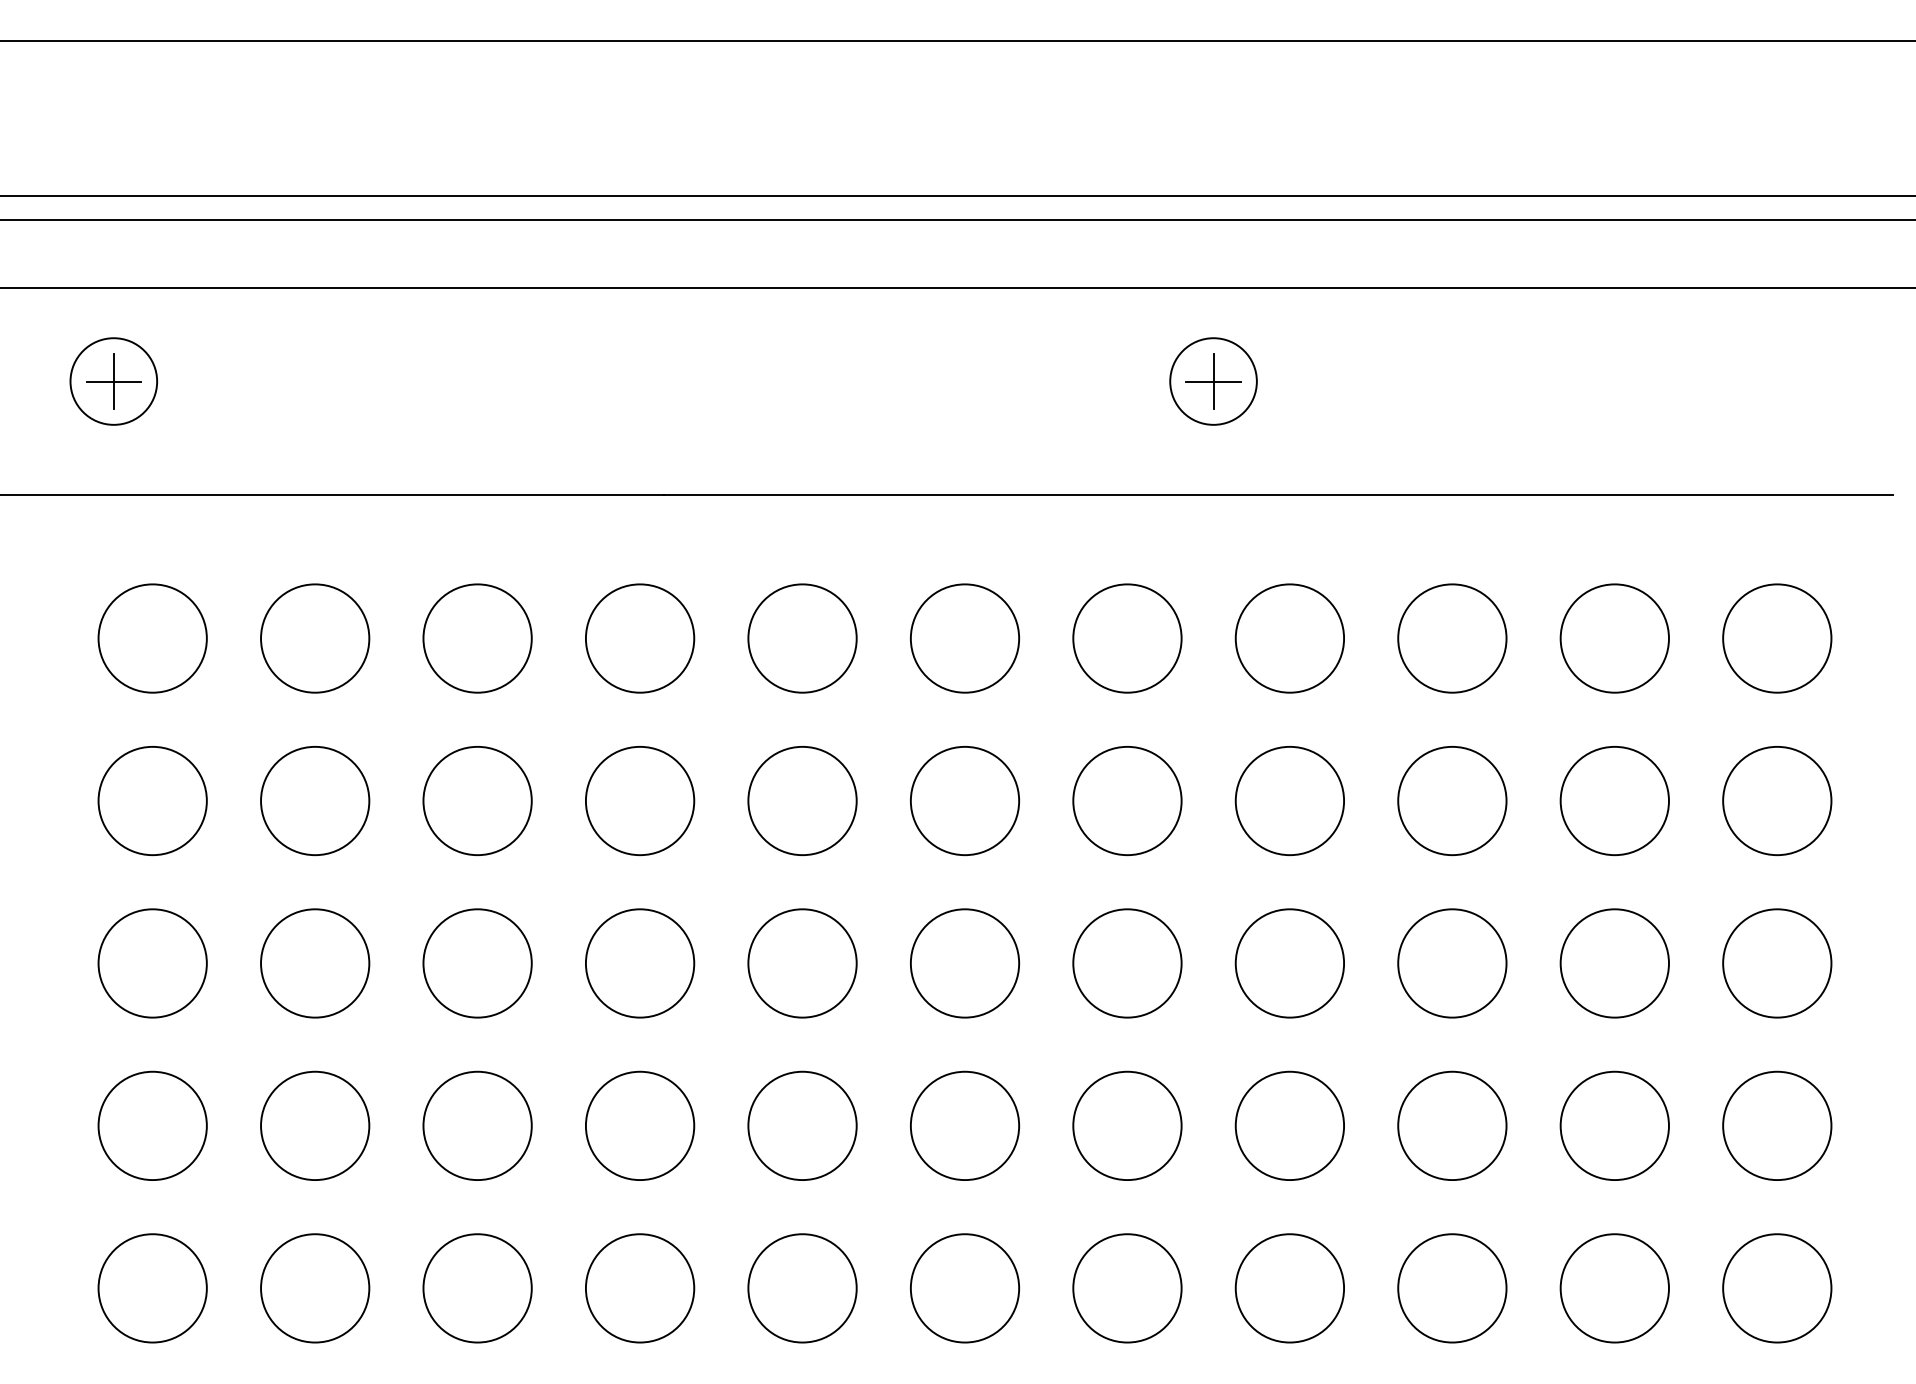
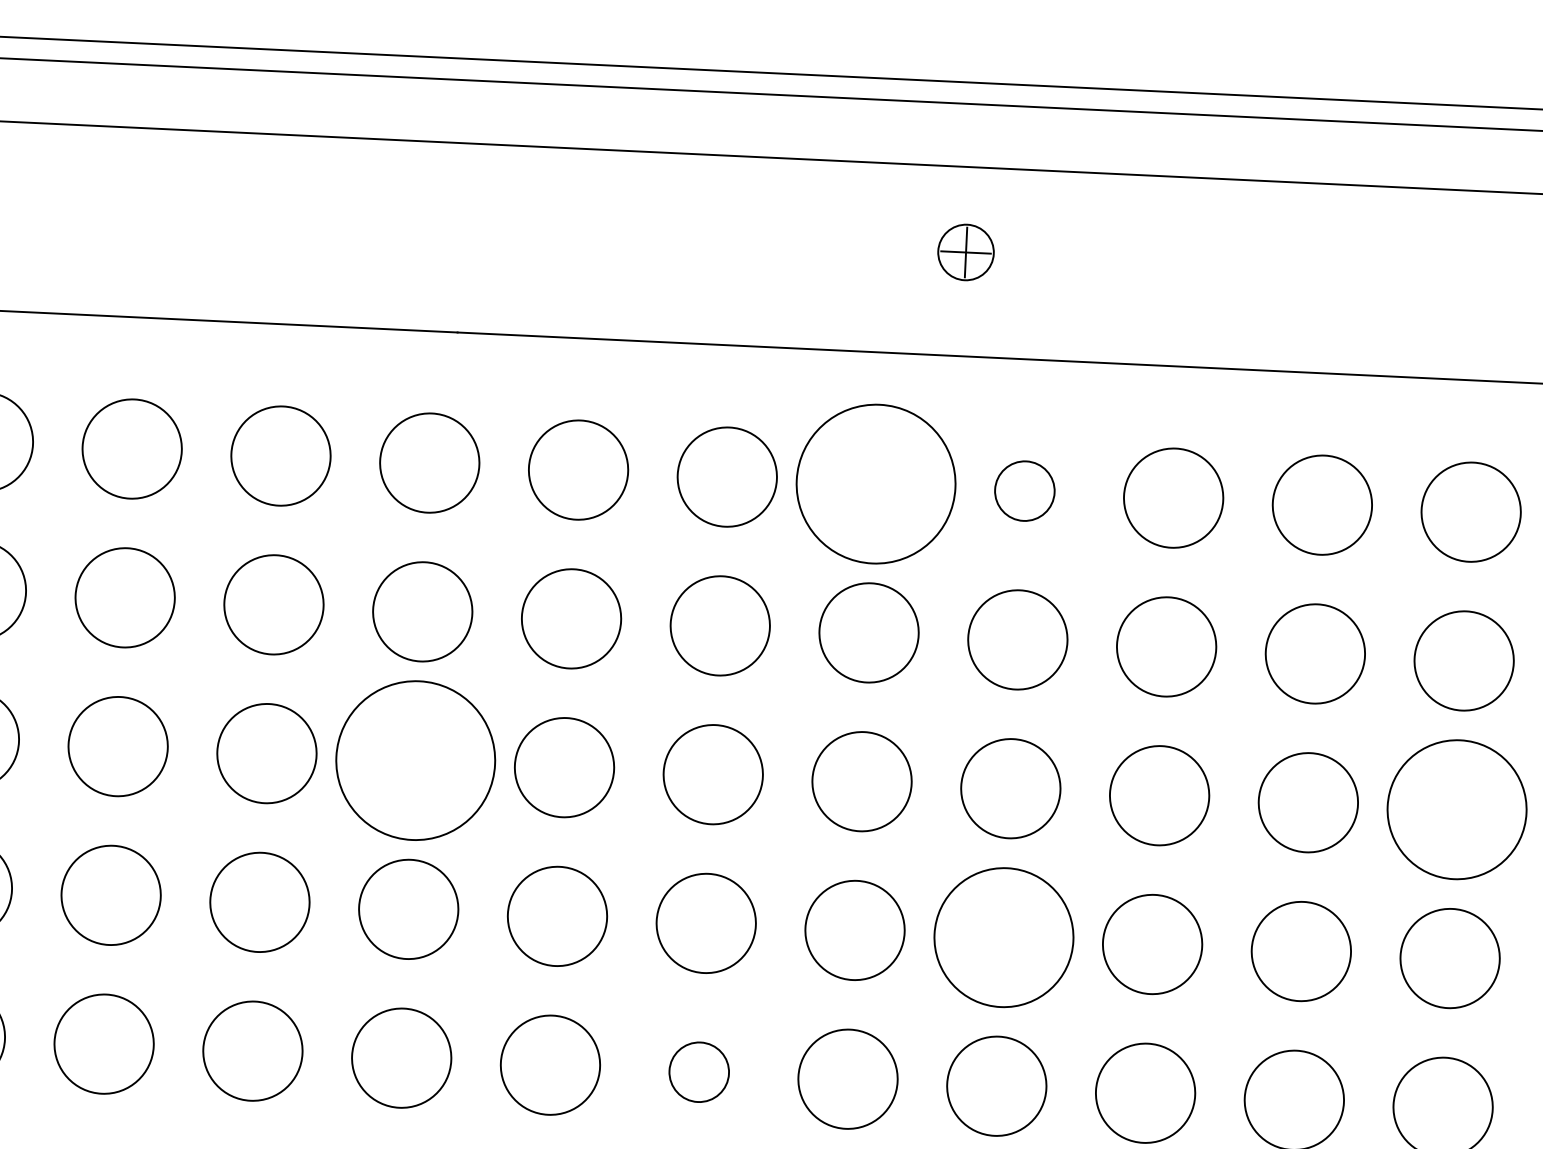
circle: (1213, 381) -> (965, 252), size x0.7
circle: (1127, 638) -> (876, 484), size x1.6
circle: (1289, 638) -> (1024, 491), size x0.6
circle: (639, 963) -> (415, 760), size x1.6
circle: (1777, 963) -> (1457, 809), size x1.4
circle: (1289, 1125) -> (1003, 937), size x1.4
circle: (964, 1288) -> (698, 1072), size x0.6

